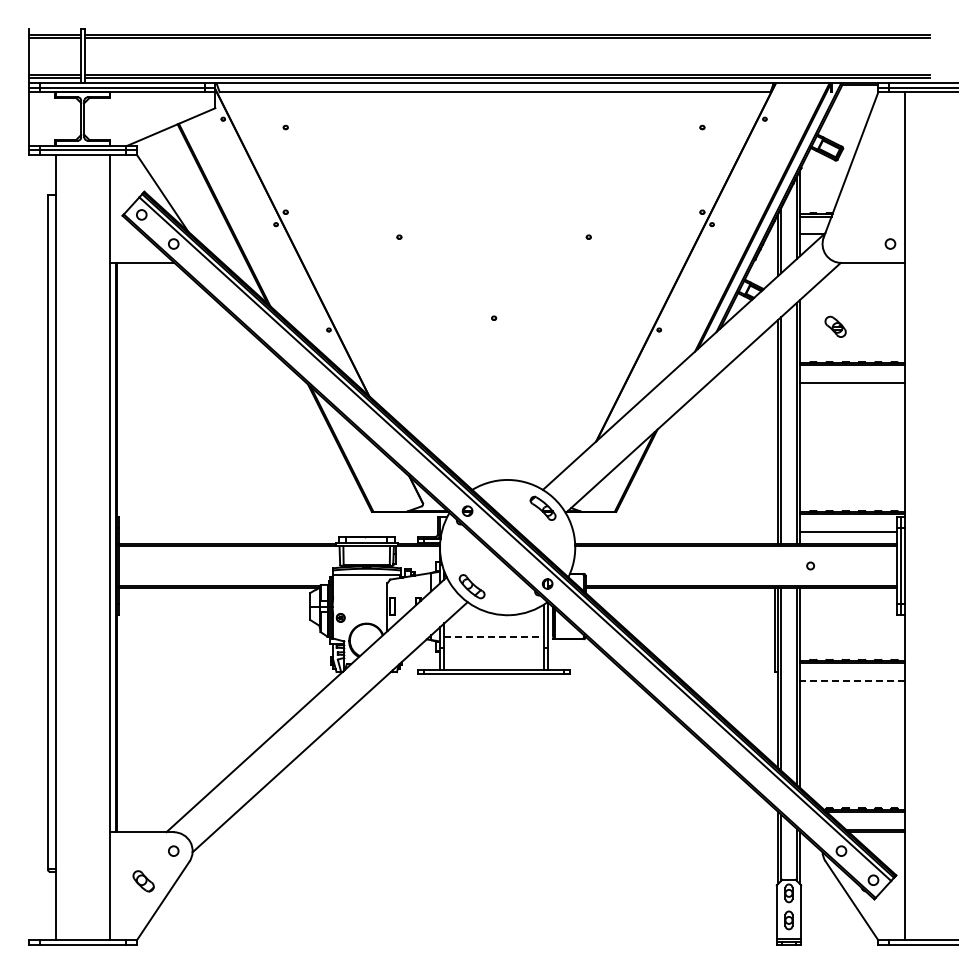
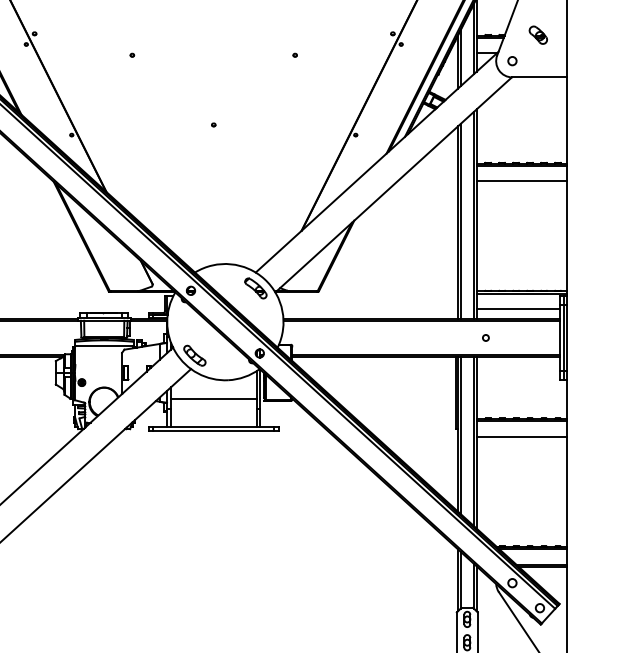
circle: (890, 243) -> (512, 60), moved
part: (835, 326) -> (538, 34), moved
line: (494, 637) -> (214, 399), dashed -> solid
line: (852, 680) -> (521, 436), dashed -> solid

